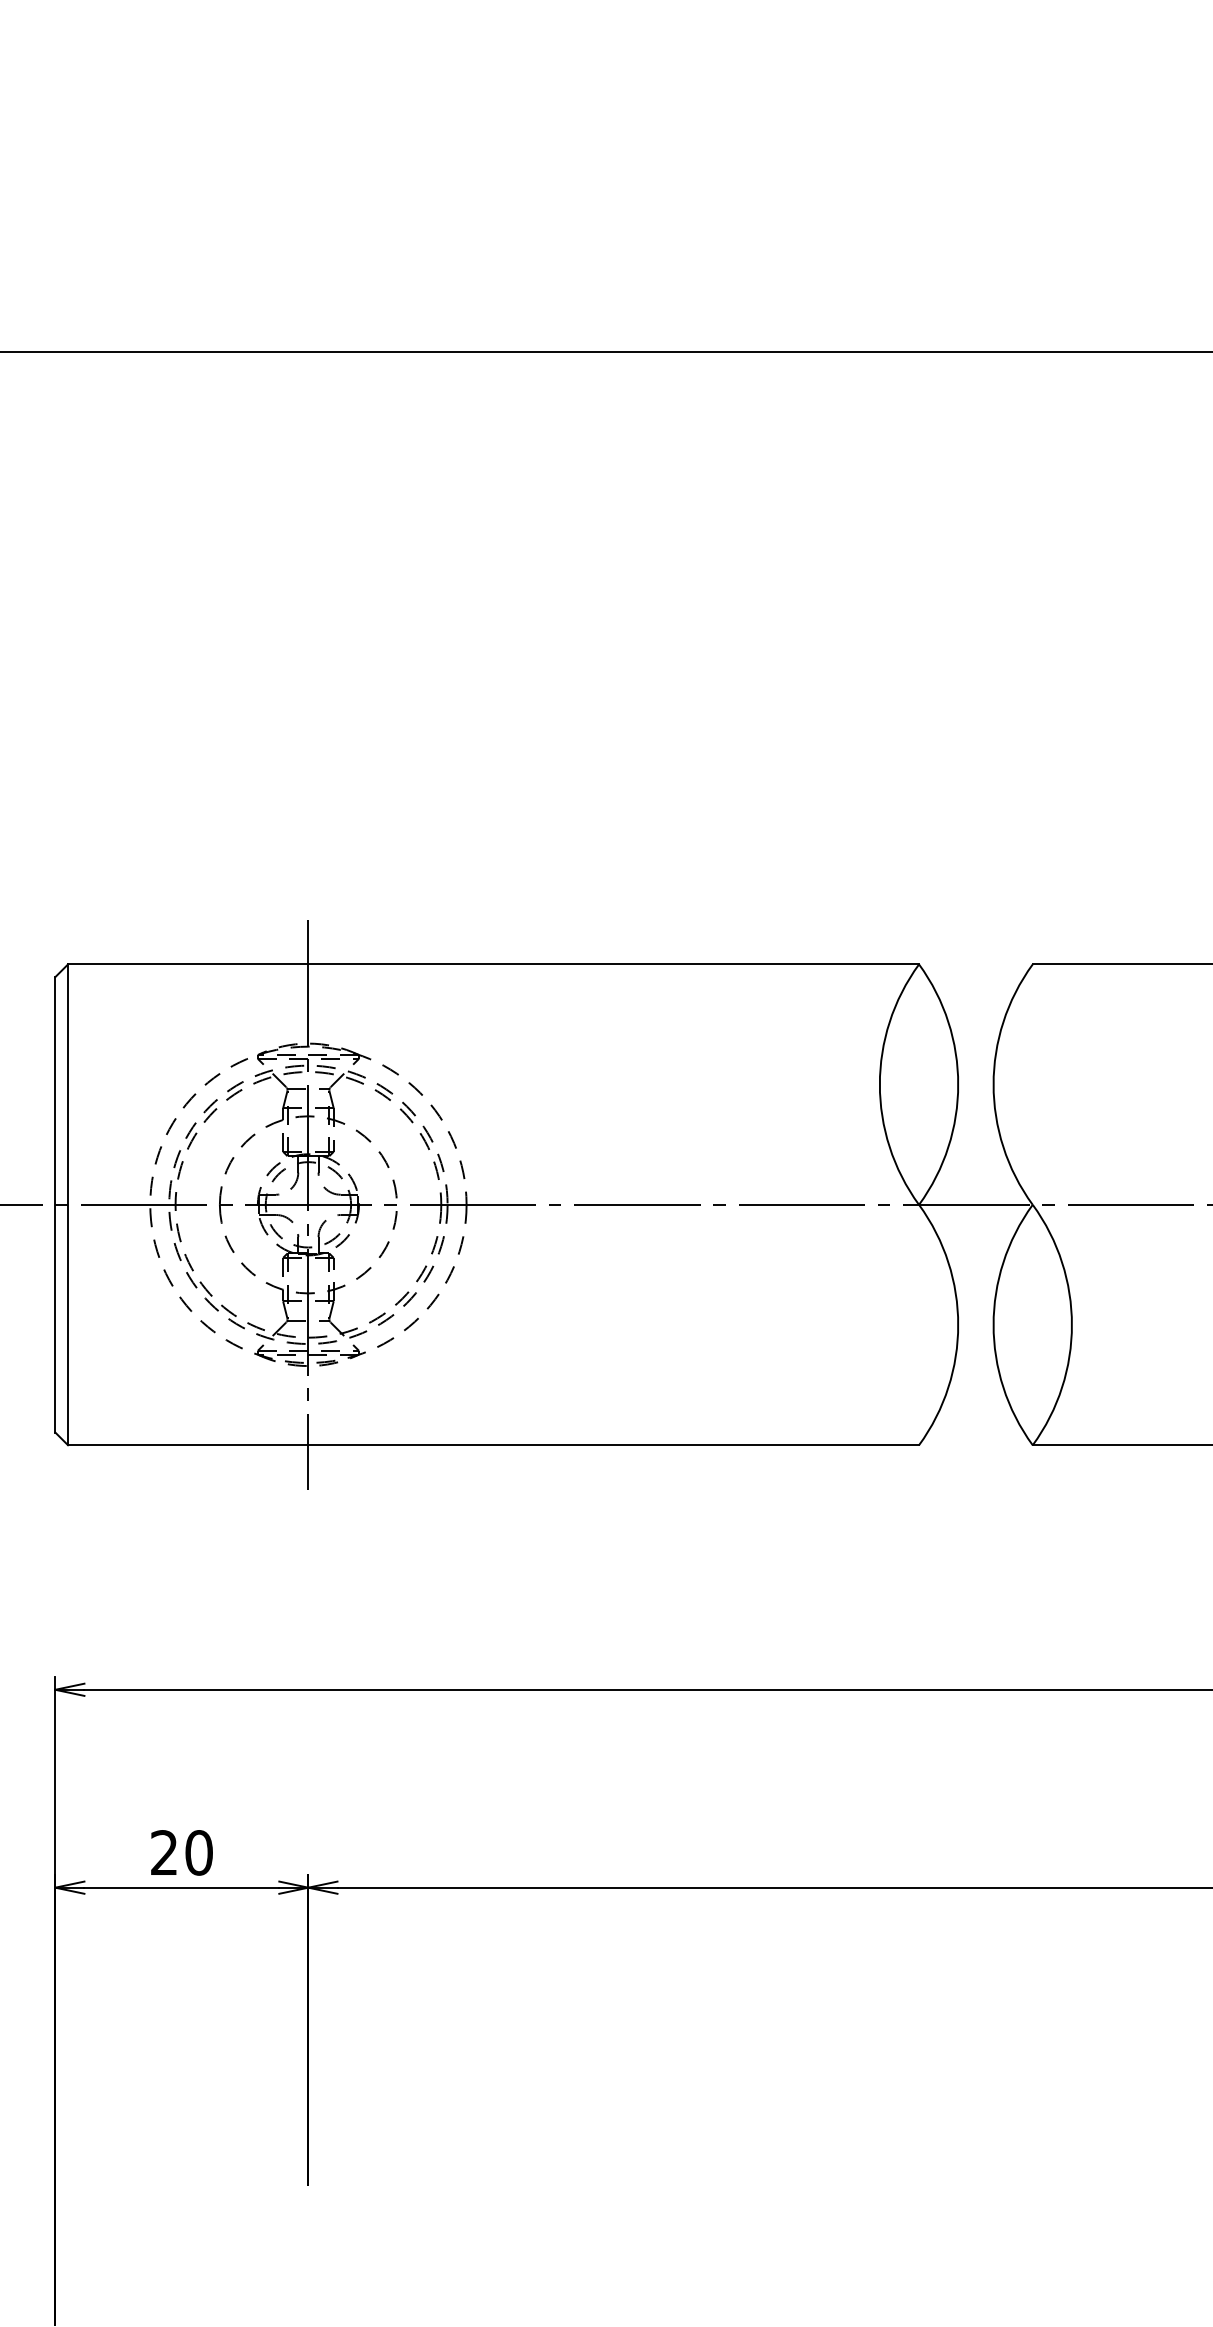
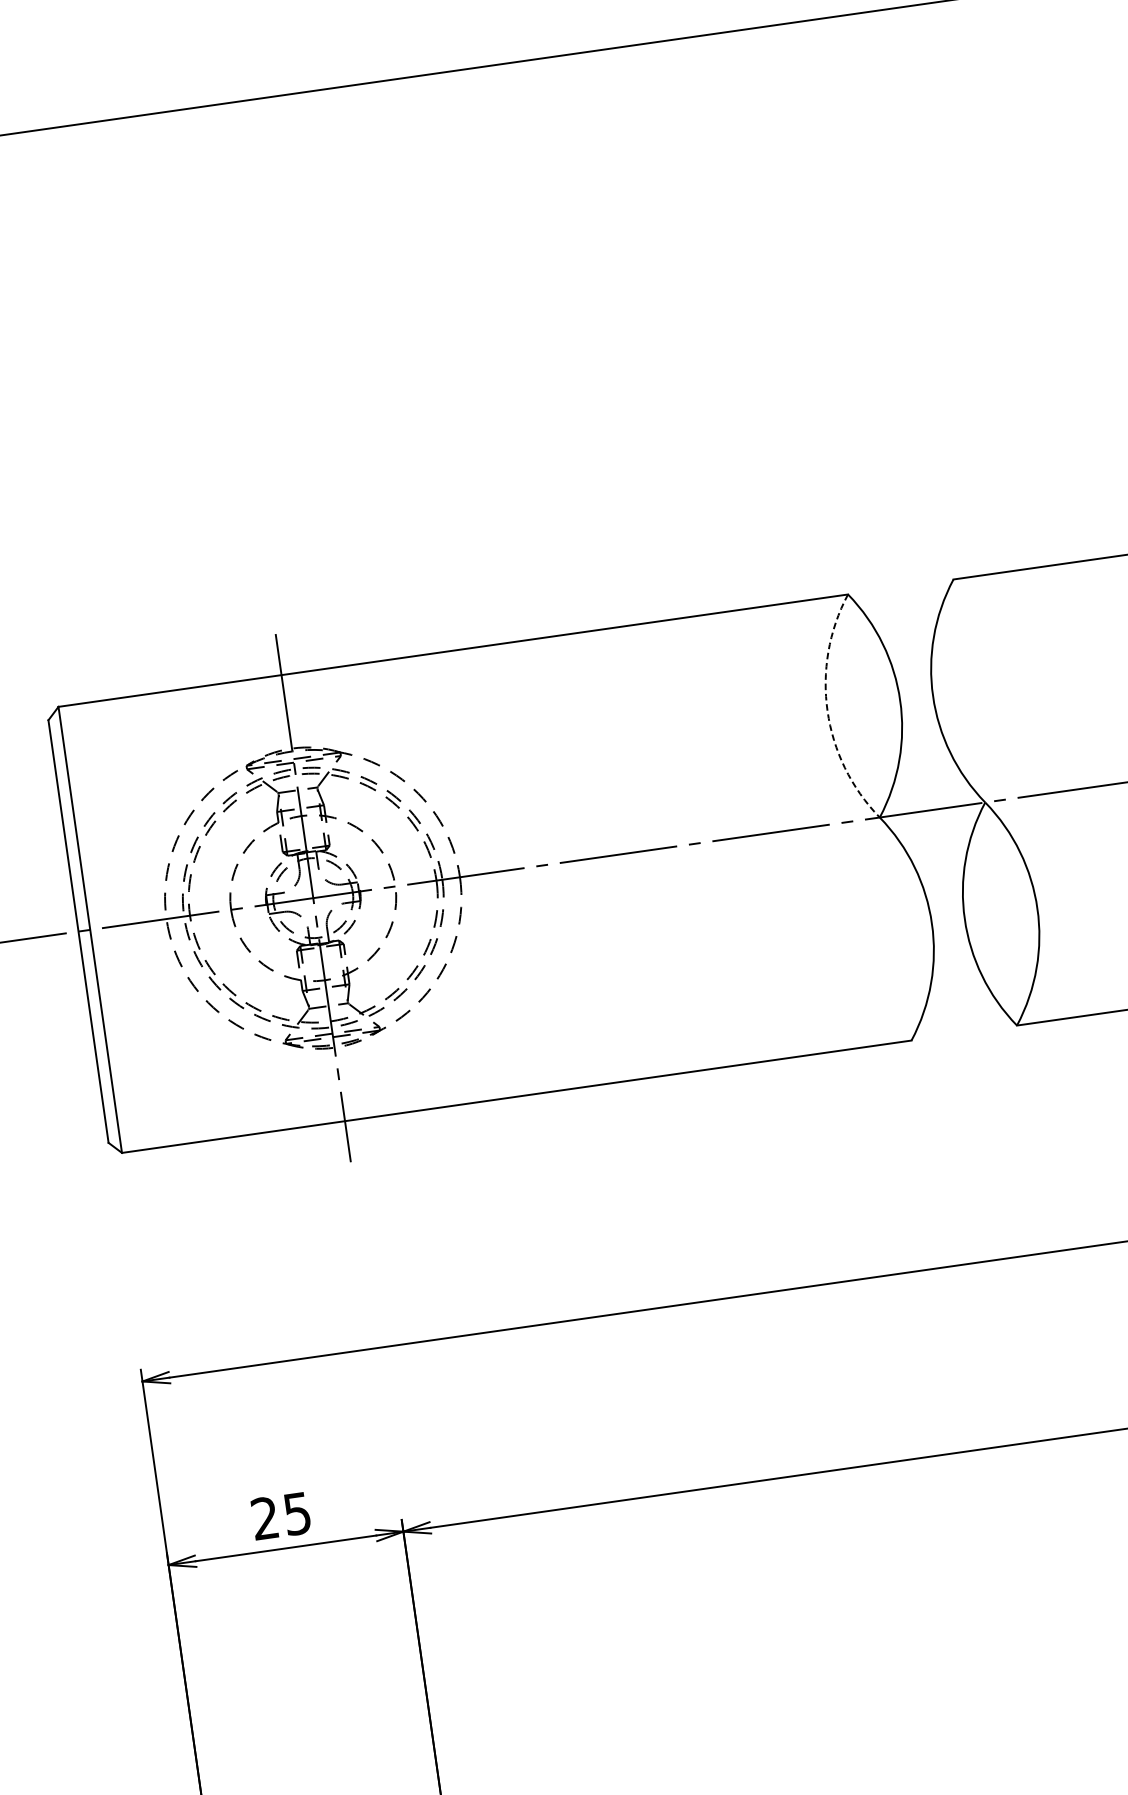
arc: (879, 1084) -> (827, 711), solid -> dashed
text: (198, 1852) -> (296, 1513), 20 -> 25

